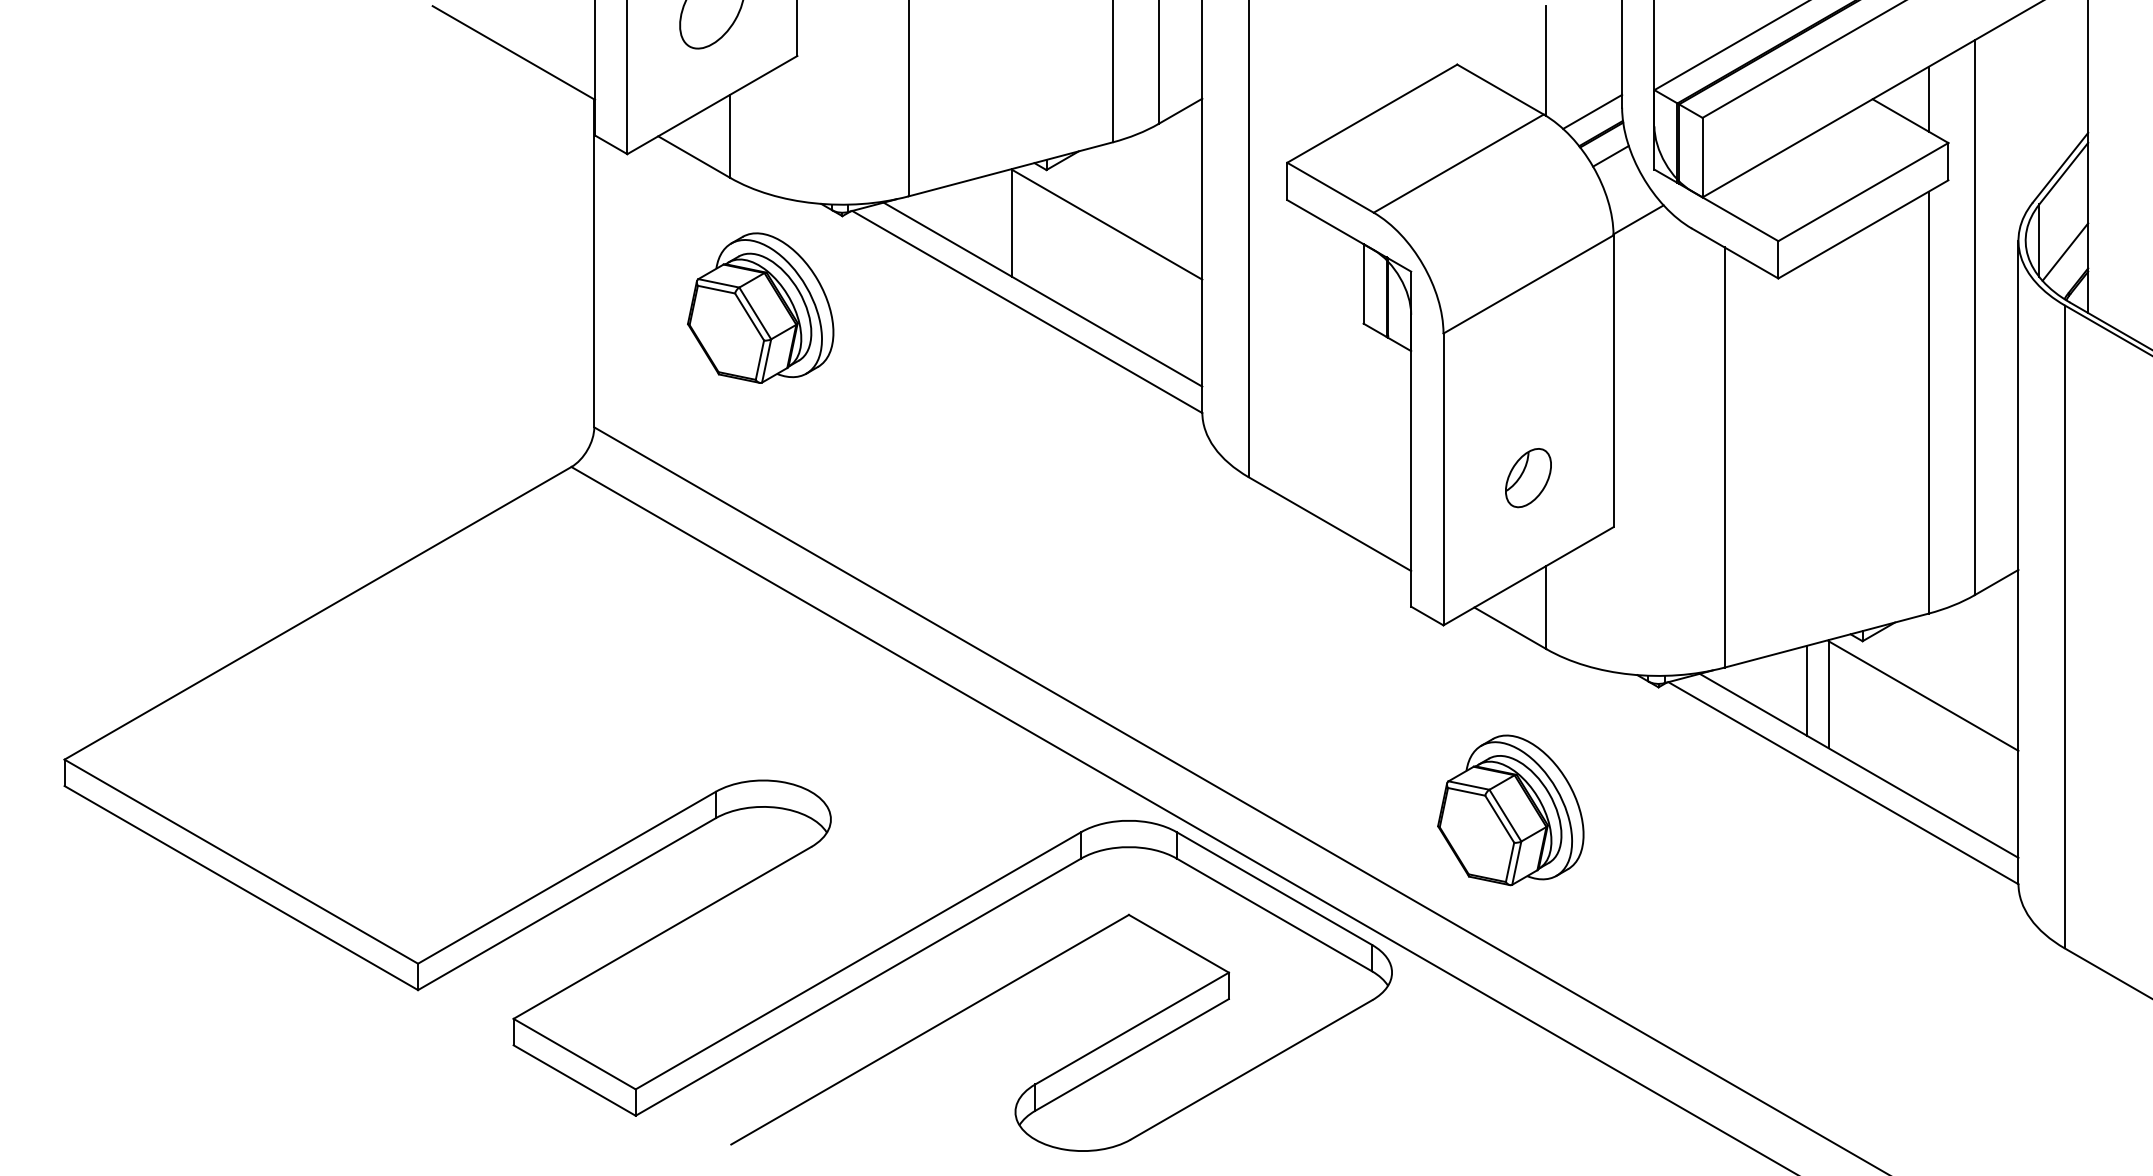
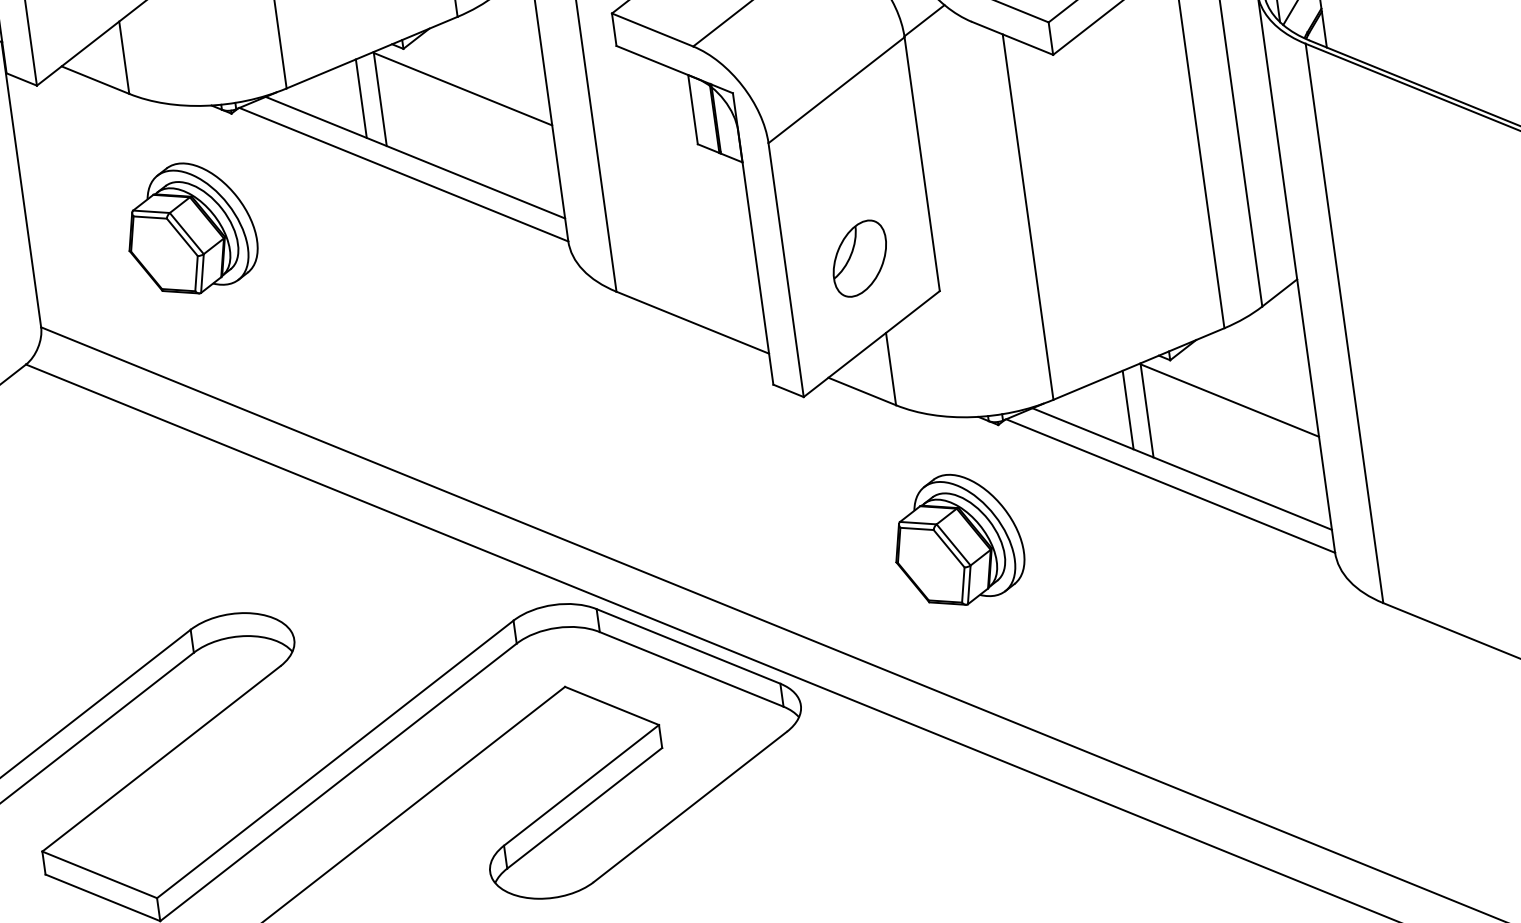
line: (991, 219) -> (361, 98), added
part: (760, 307) -> (190, 227), moved
part: (1528, 477) -> (859, 258), size x1.43
part: (1510, 810) -> (957, 539), moved

